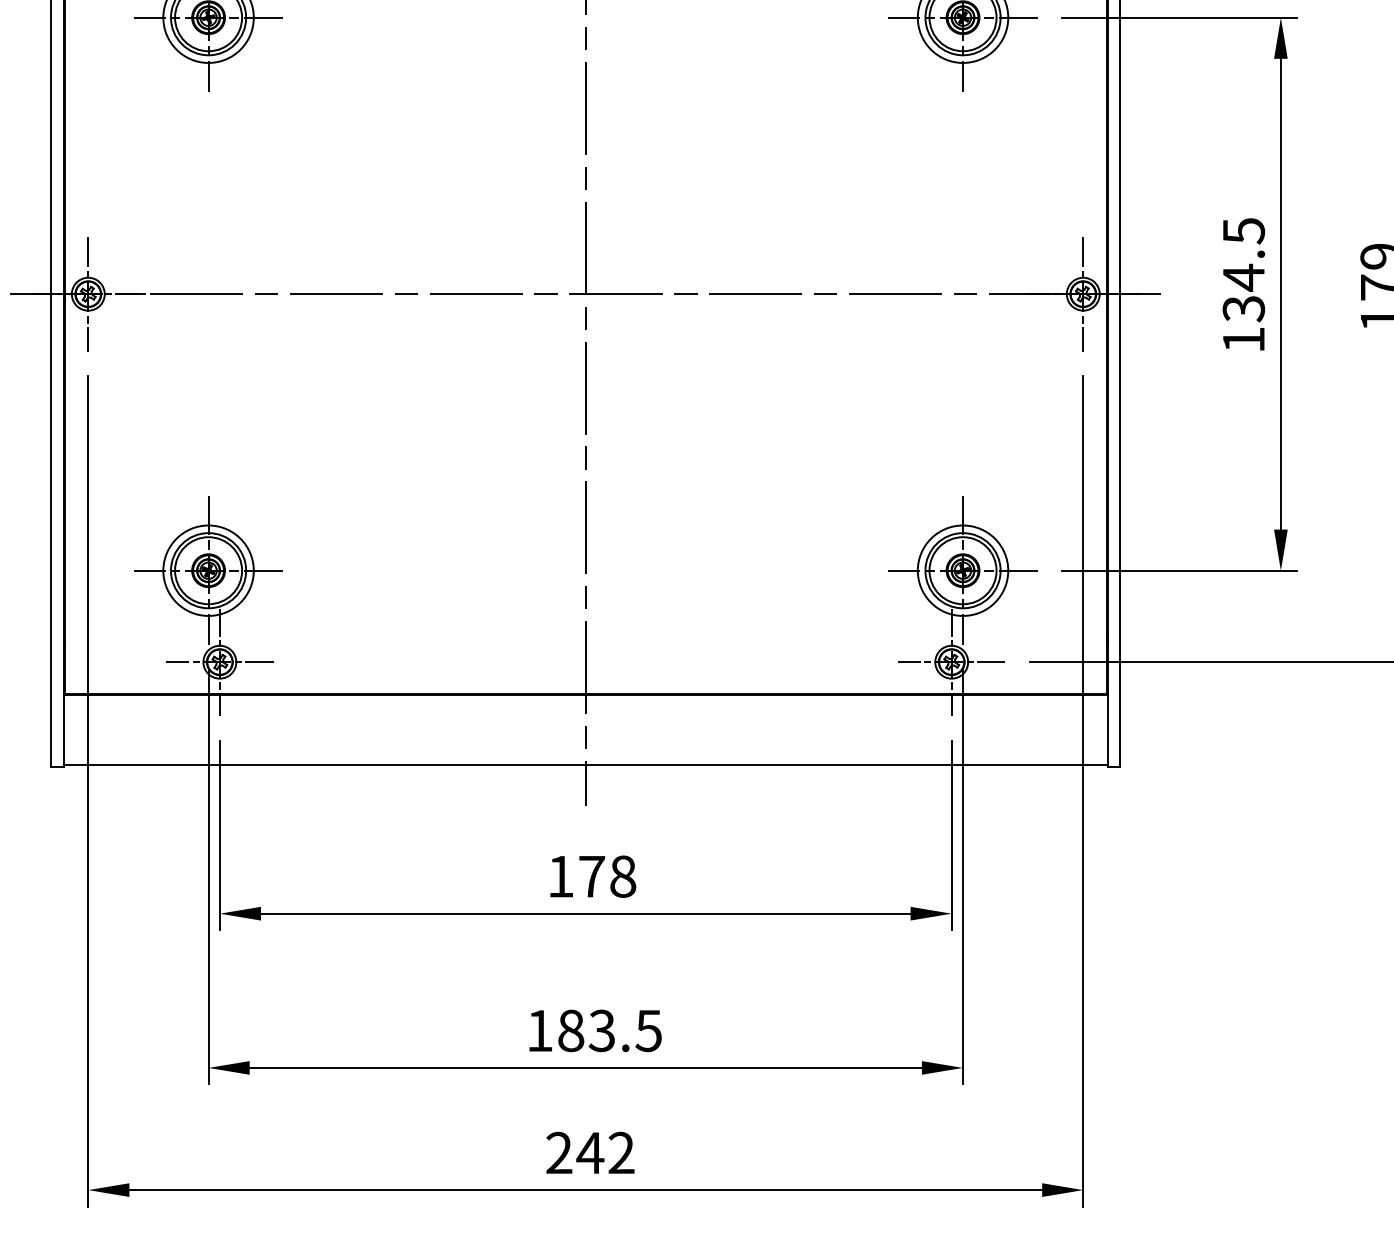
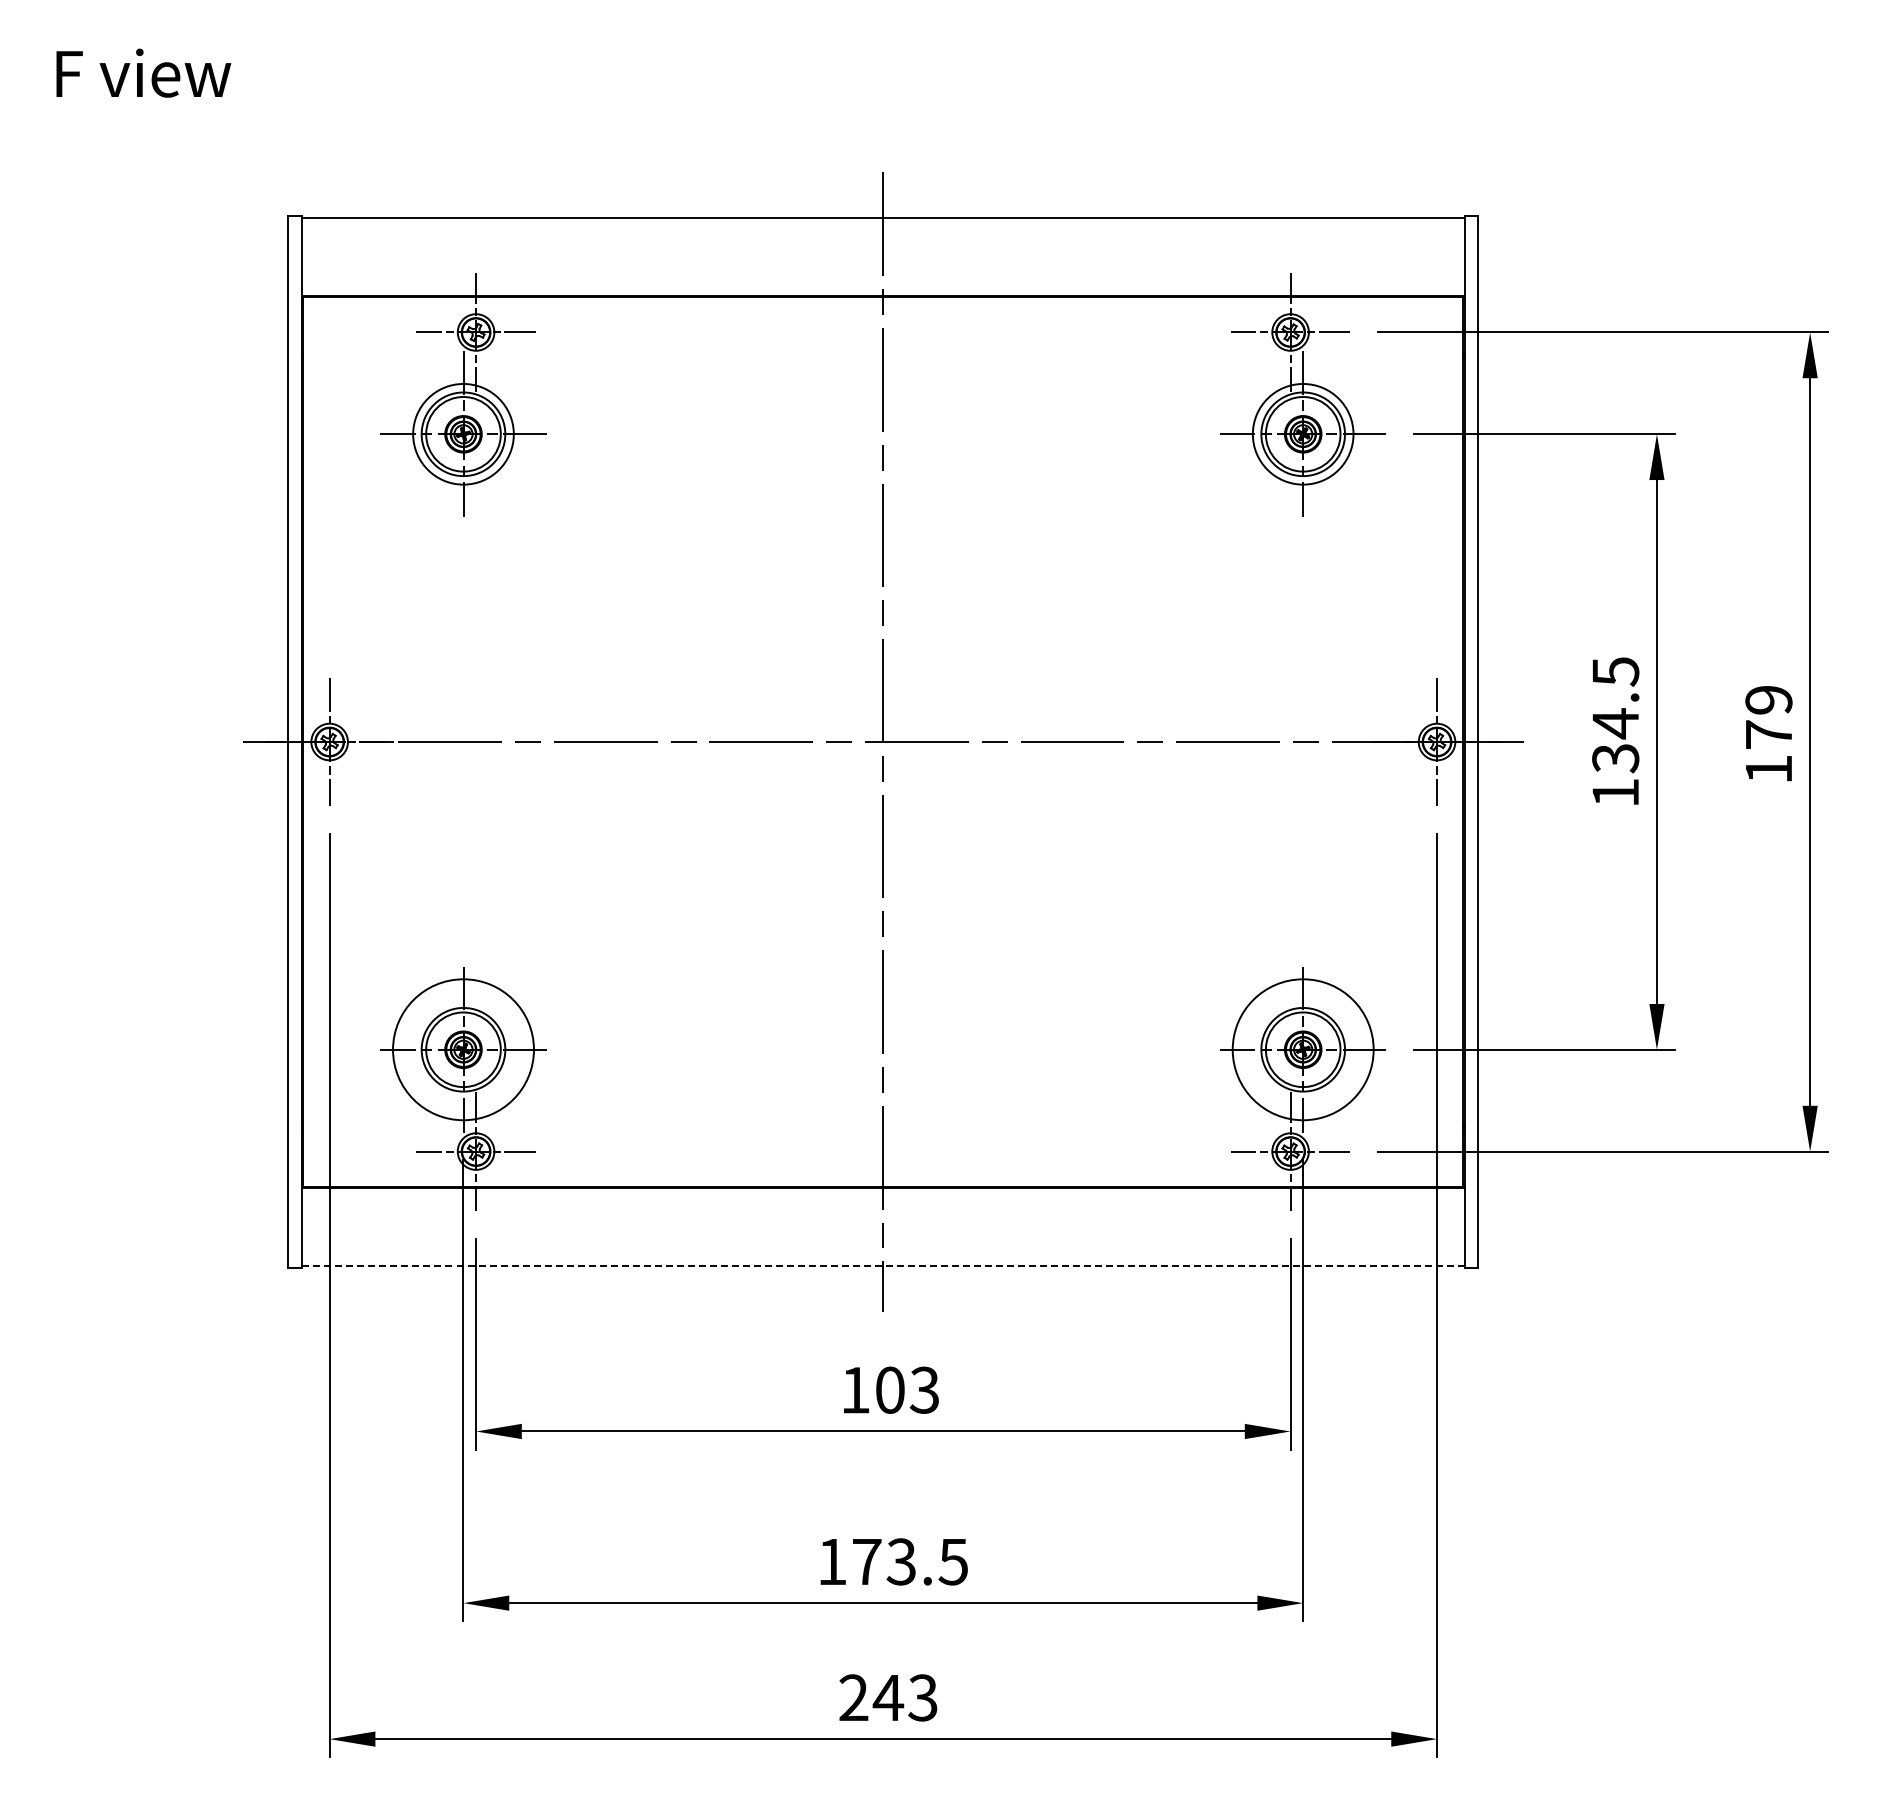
circle: (208, 570) -> (463, 1049), size x1.4
circle: (962, 570) -> (1302, 1049), size x1.4
line: (585, 764) -> (882, 1265), solid -> dashed
text: (607, 875) -> (907, 1389), 178 -> 103
text: (570, 1030) -> (866, 1561), 183.5 -> 173.5
text: (620, 1152) -> (922, 1697), 242 -> 243

